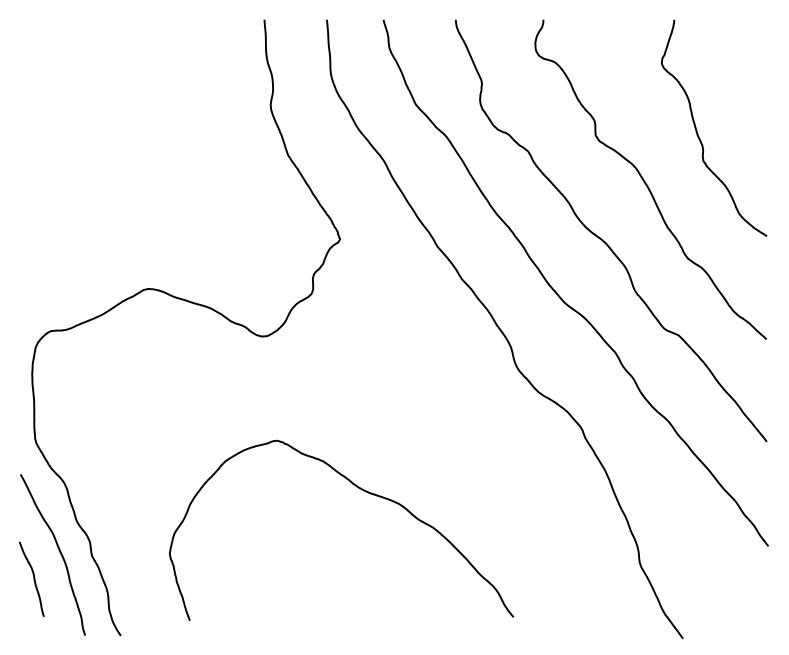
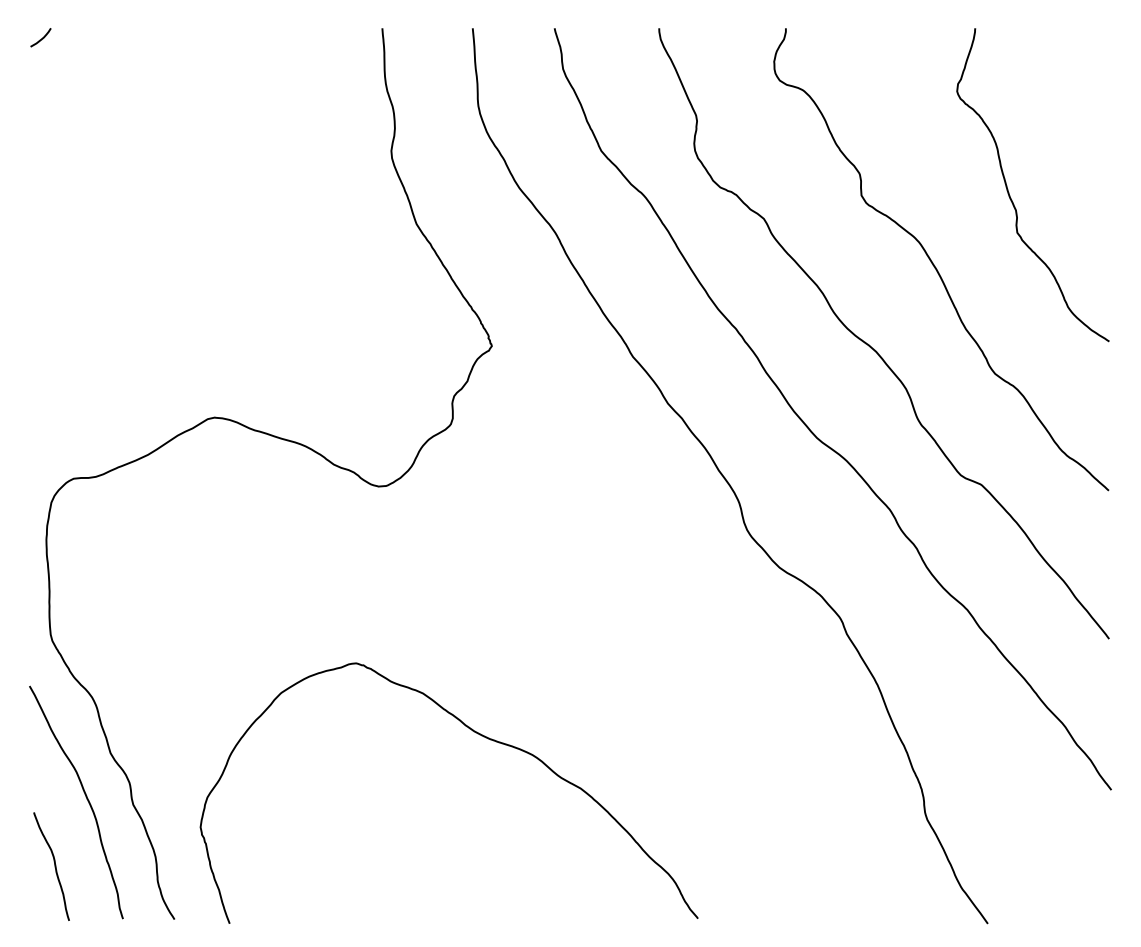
curve: (28, 26) -> (41, 38), added
curve: (361, 490) -> (477, 735), moved
curve: (33, 578) -> (54, 865), moved

